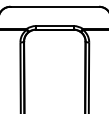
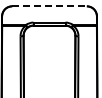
line: (55, 6) -> (50, 6), solid -> dashed

